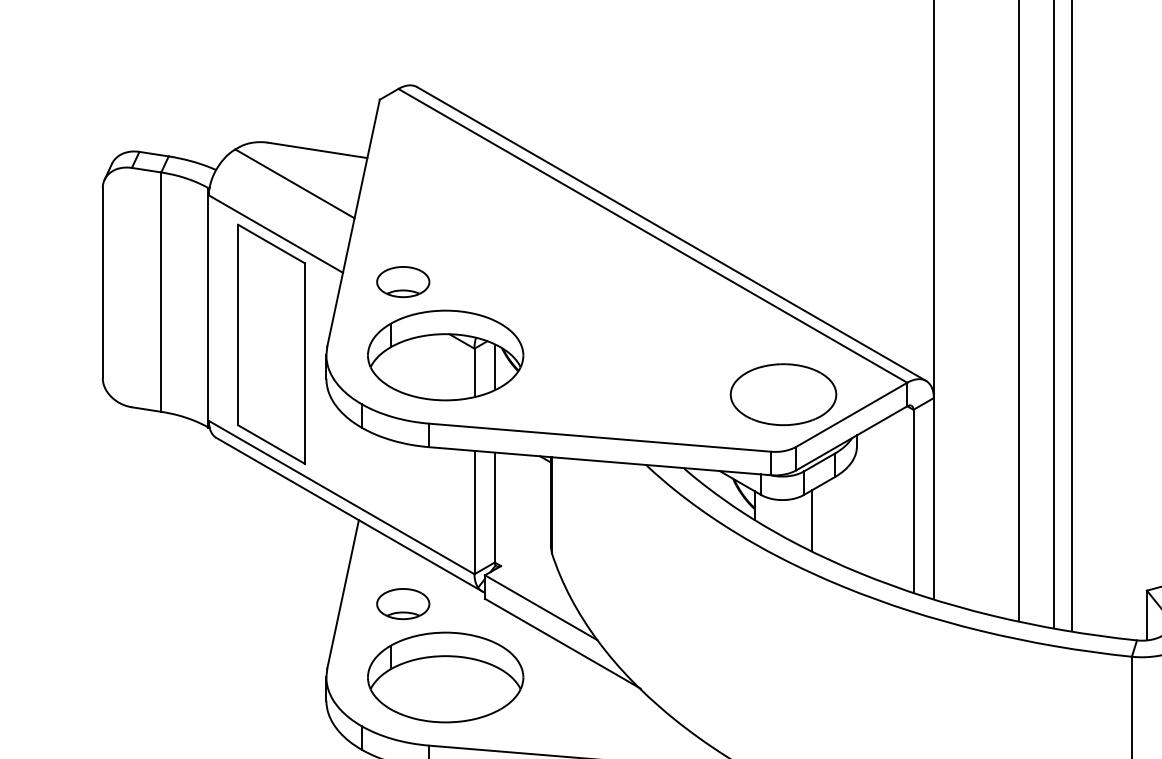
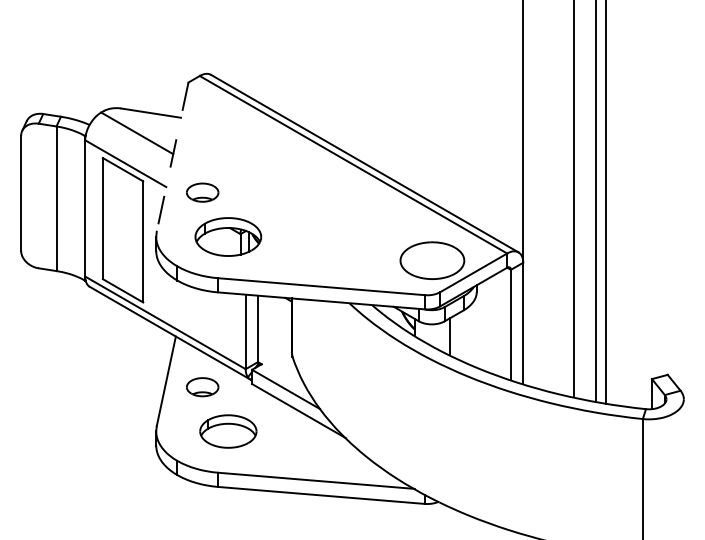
line: (353, 223) -> (172, 157), solid -> dashed
part: (446, 354) -> (228, 236), size x0.7
part: (446, 677) -> (228, 431), size x0.6

